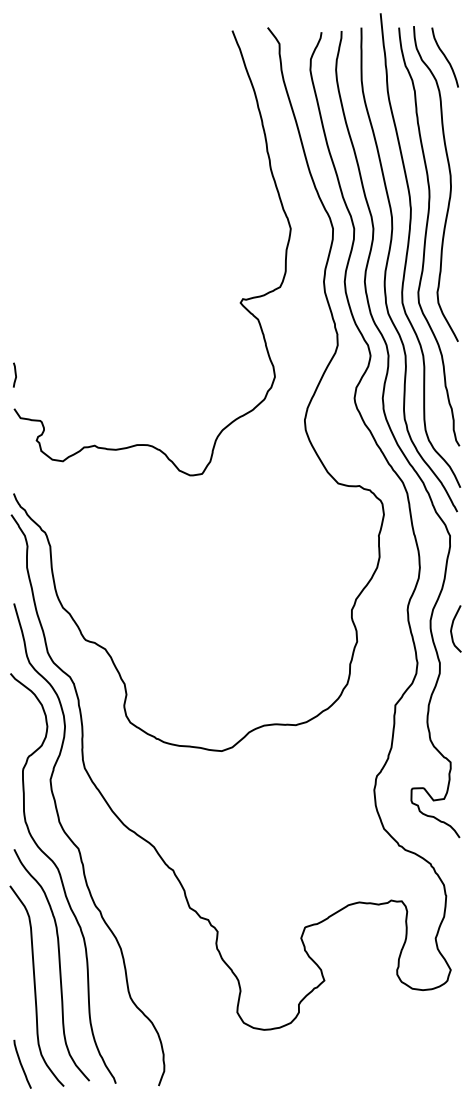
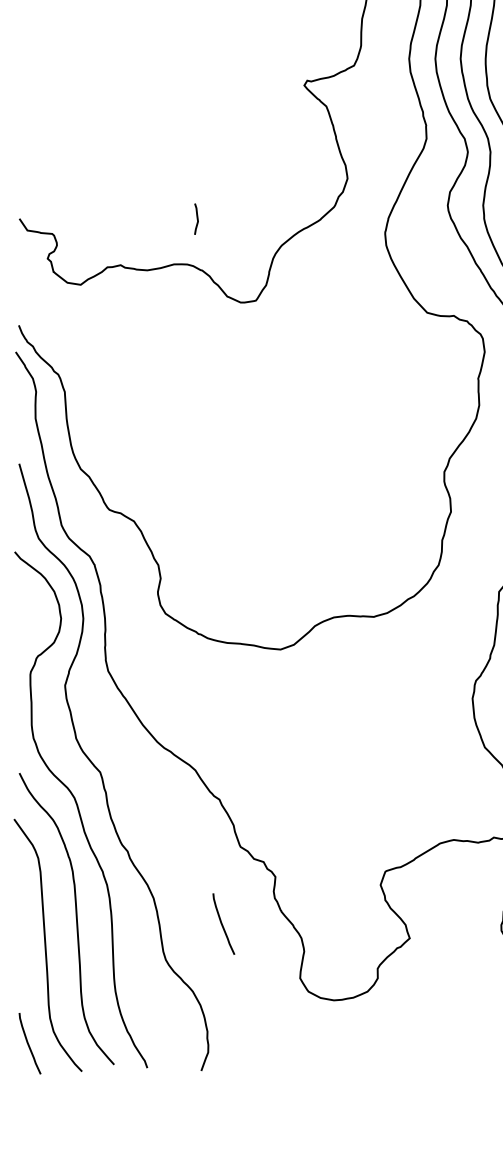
line: (14, 374) -> (195, 218), moved
curve: (175, 968) -> (222, 923), added

